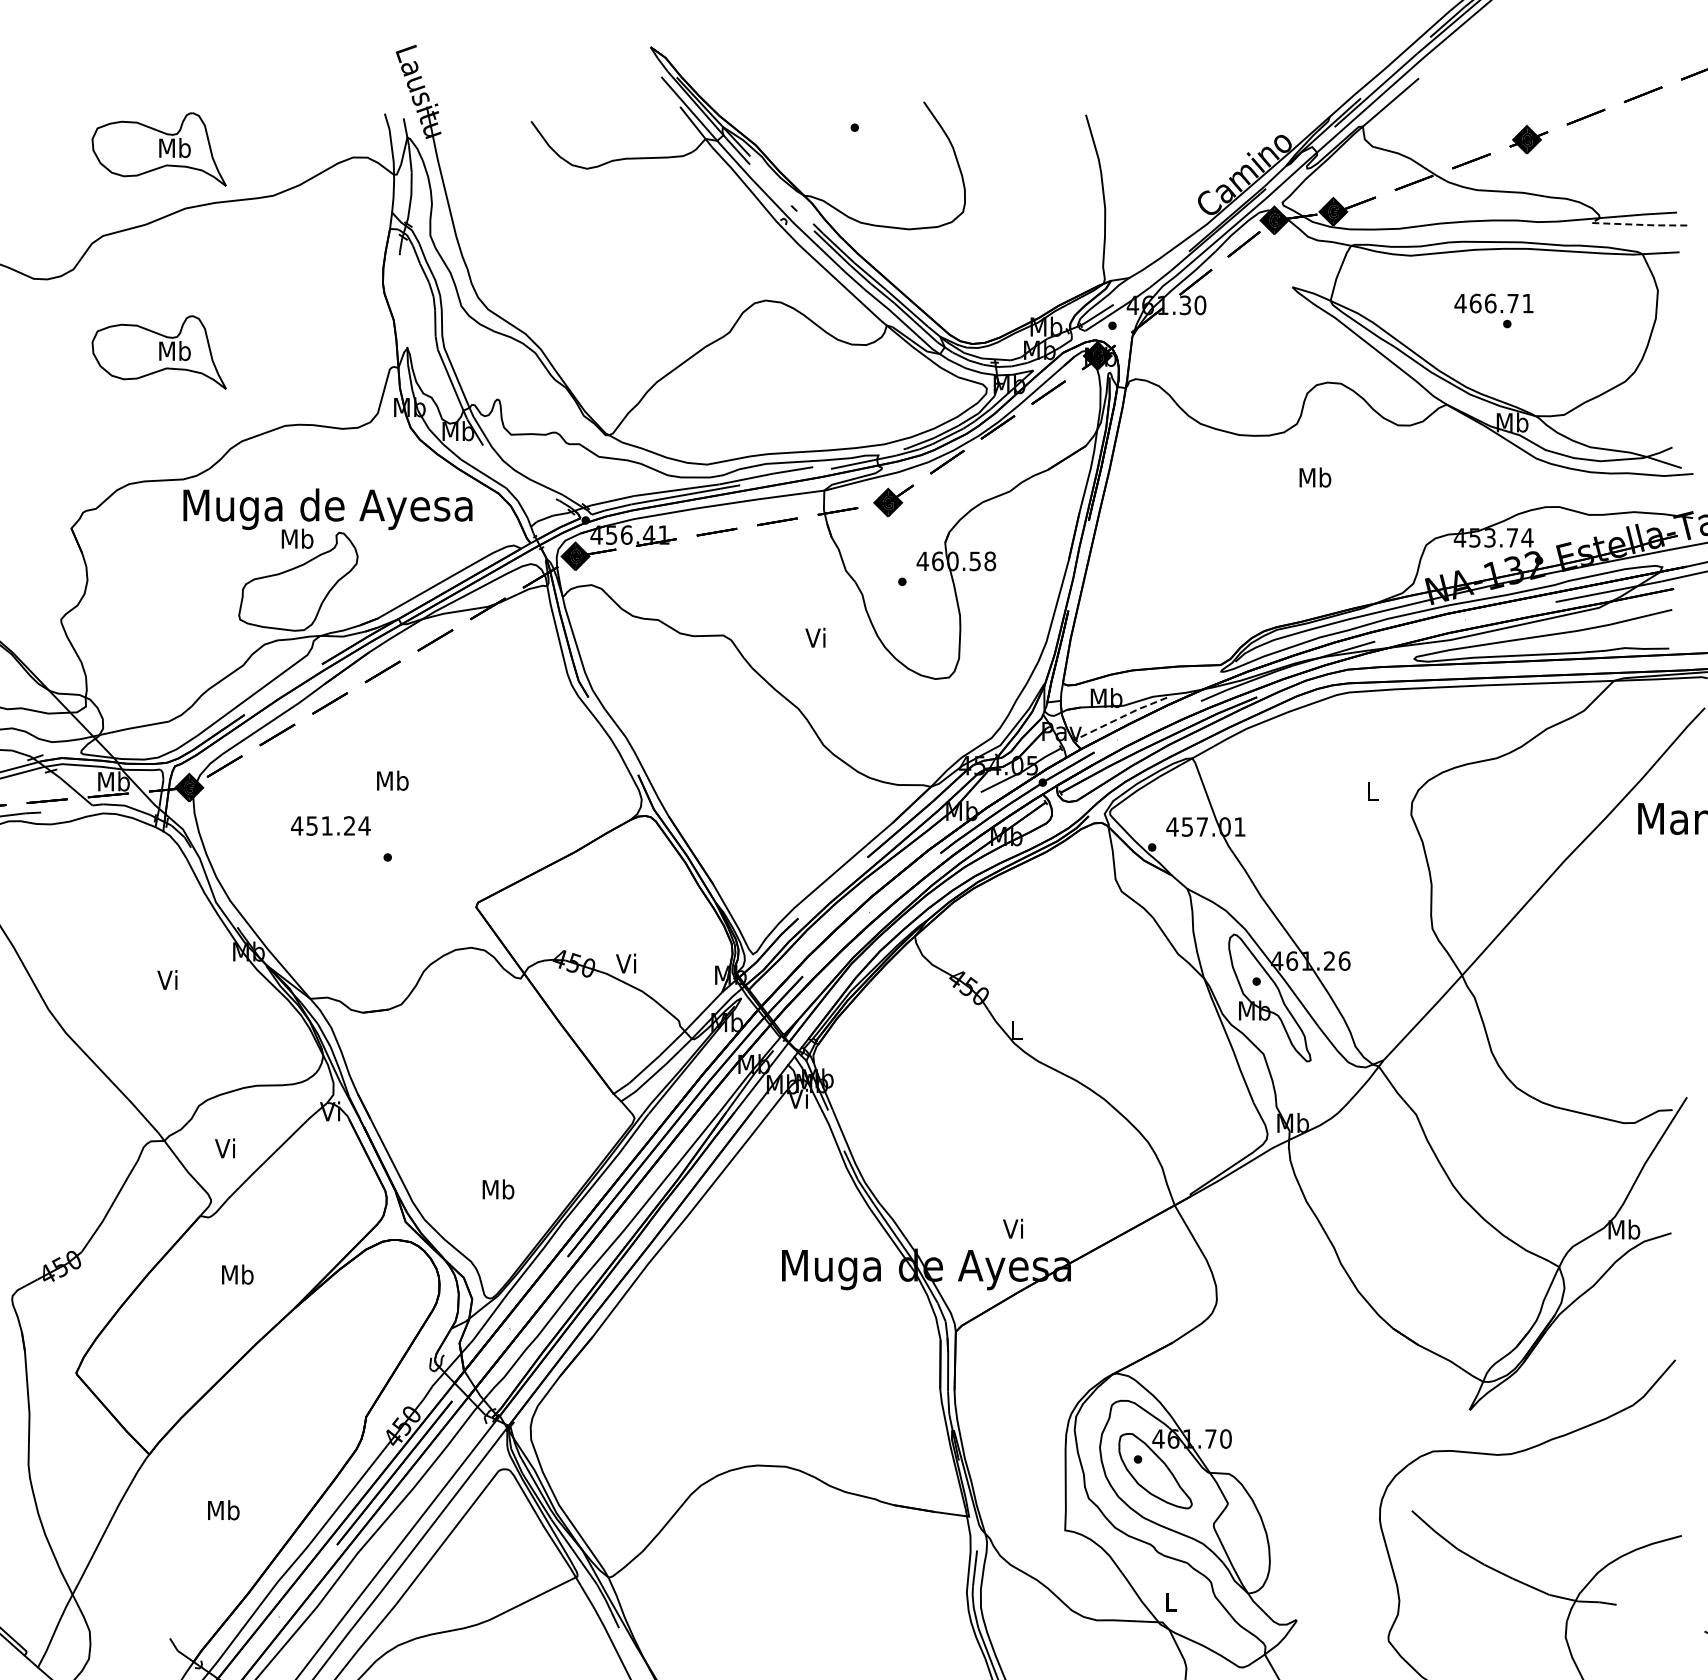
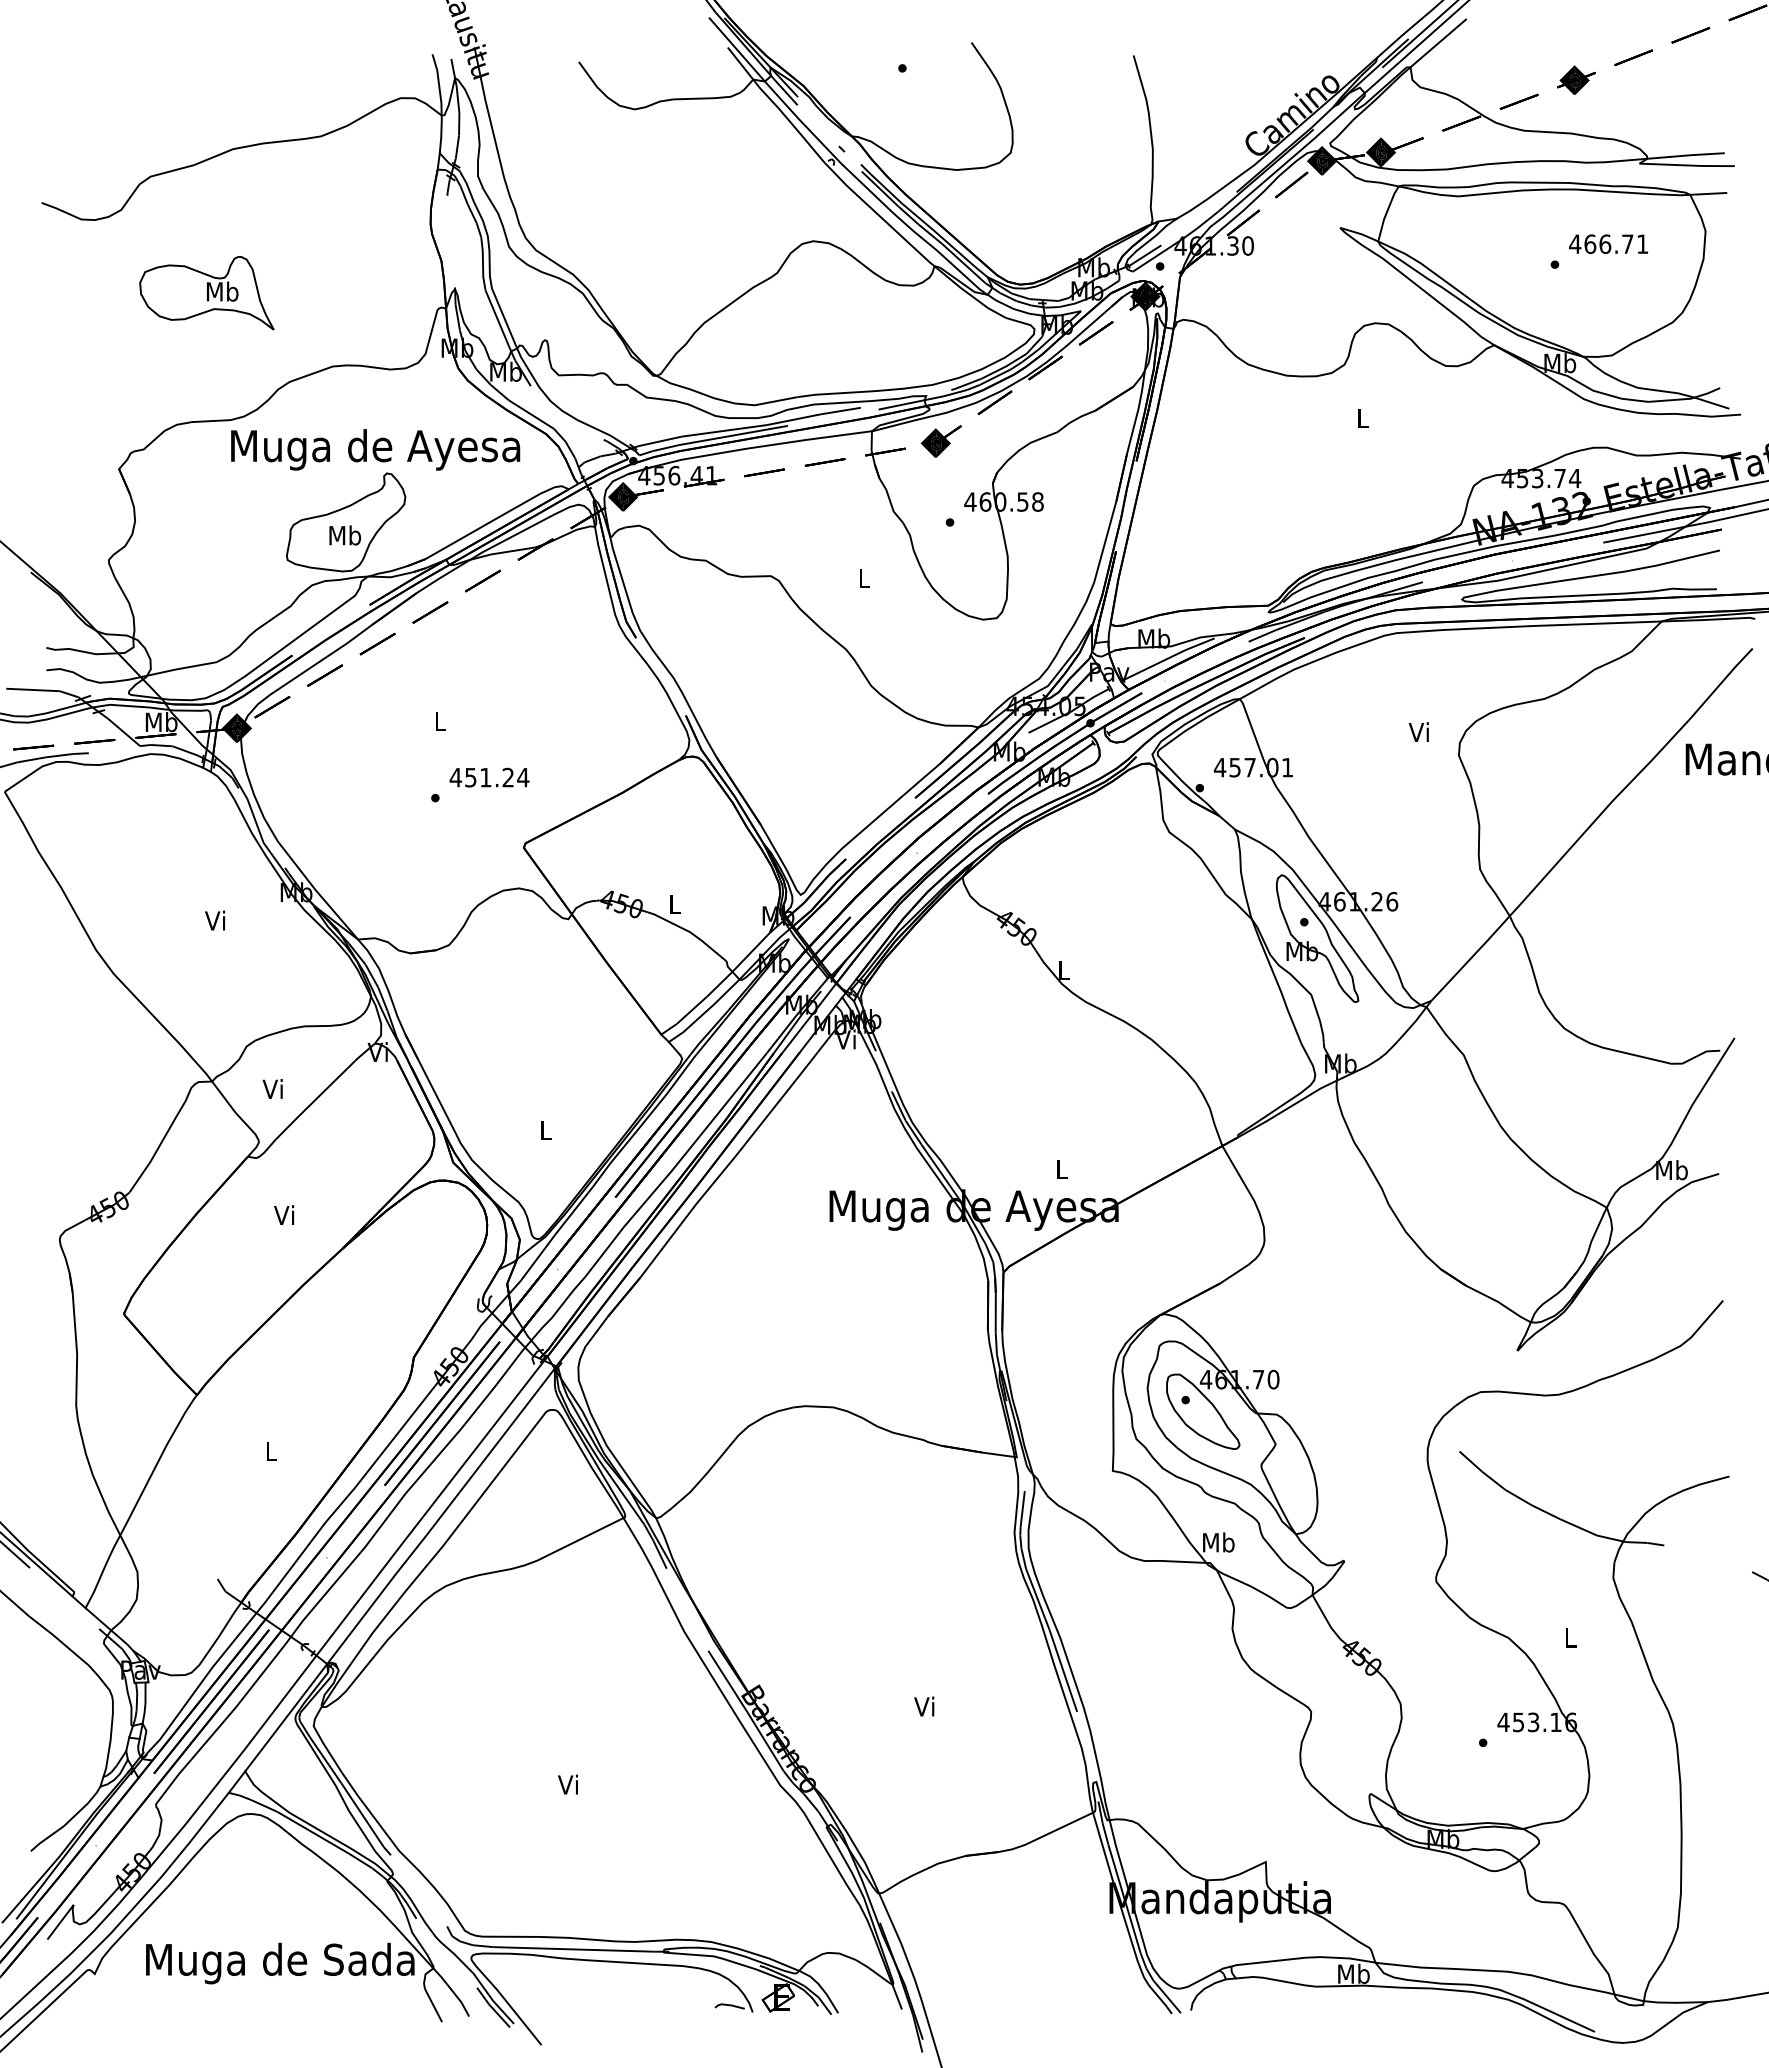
part: (158, 149) -> (206, 90), removed
line: (1634, 224) -> (1682, 165), dashed -> solid
text: (1493, 303) -> (1608, 244), moved
text: (1314, 477) -> (1362, 418), Mb -> L
text: (297, 538) -> (345, 535), moved
text: (815, 637) -> (863, 578), Vi -> L
line: (1121, 716) -> (1169, 657), dashed -> solid
text: (392, 780) -> (440, 721), Mb -> L
text: (1370, 790) -> (1418, 731), L -> Vi
text: (330, 825) -> (489, 777), moved
text: (625, 962) -> (673, 903), Vi -> L
text: (497, 1189) -> (545, 1130), Mb -> L
text: (1012, 1228) -> (1060, 1169), Vi -> L
text: (237, 1274) -> (285, 1215), Mb -> Vi
text: (223, 1509) -> (271, 1450), Mb -> L
text: (1170, 1601) -> (1218, 1542), L -> Mb

